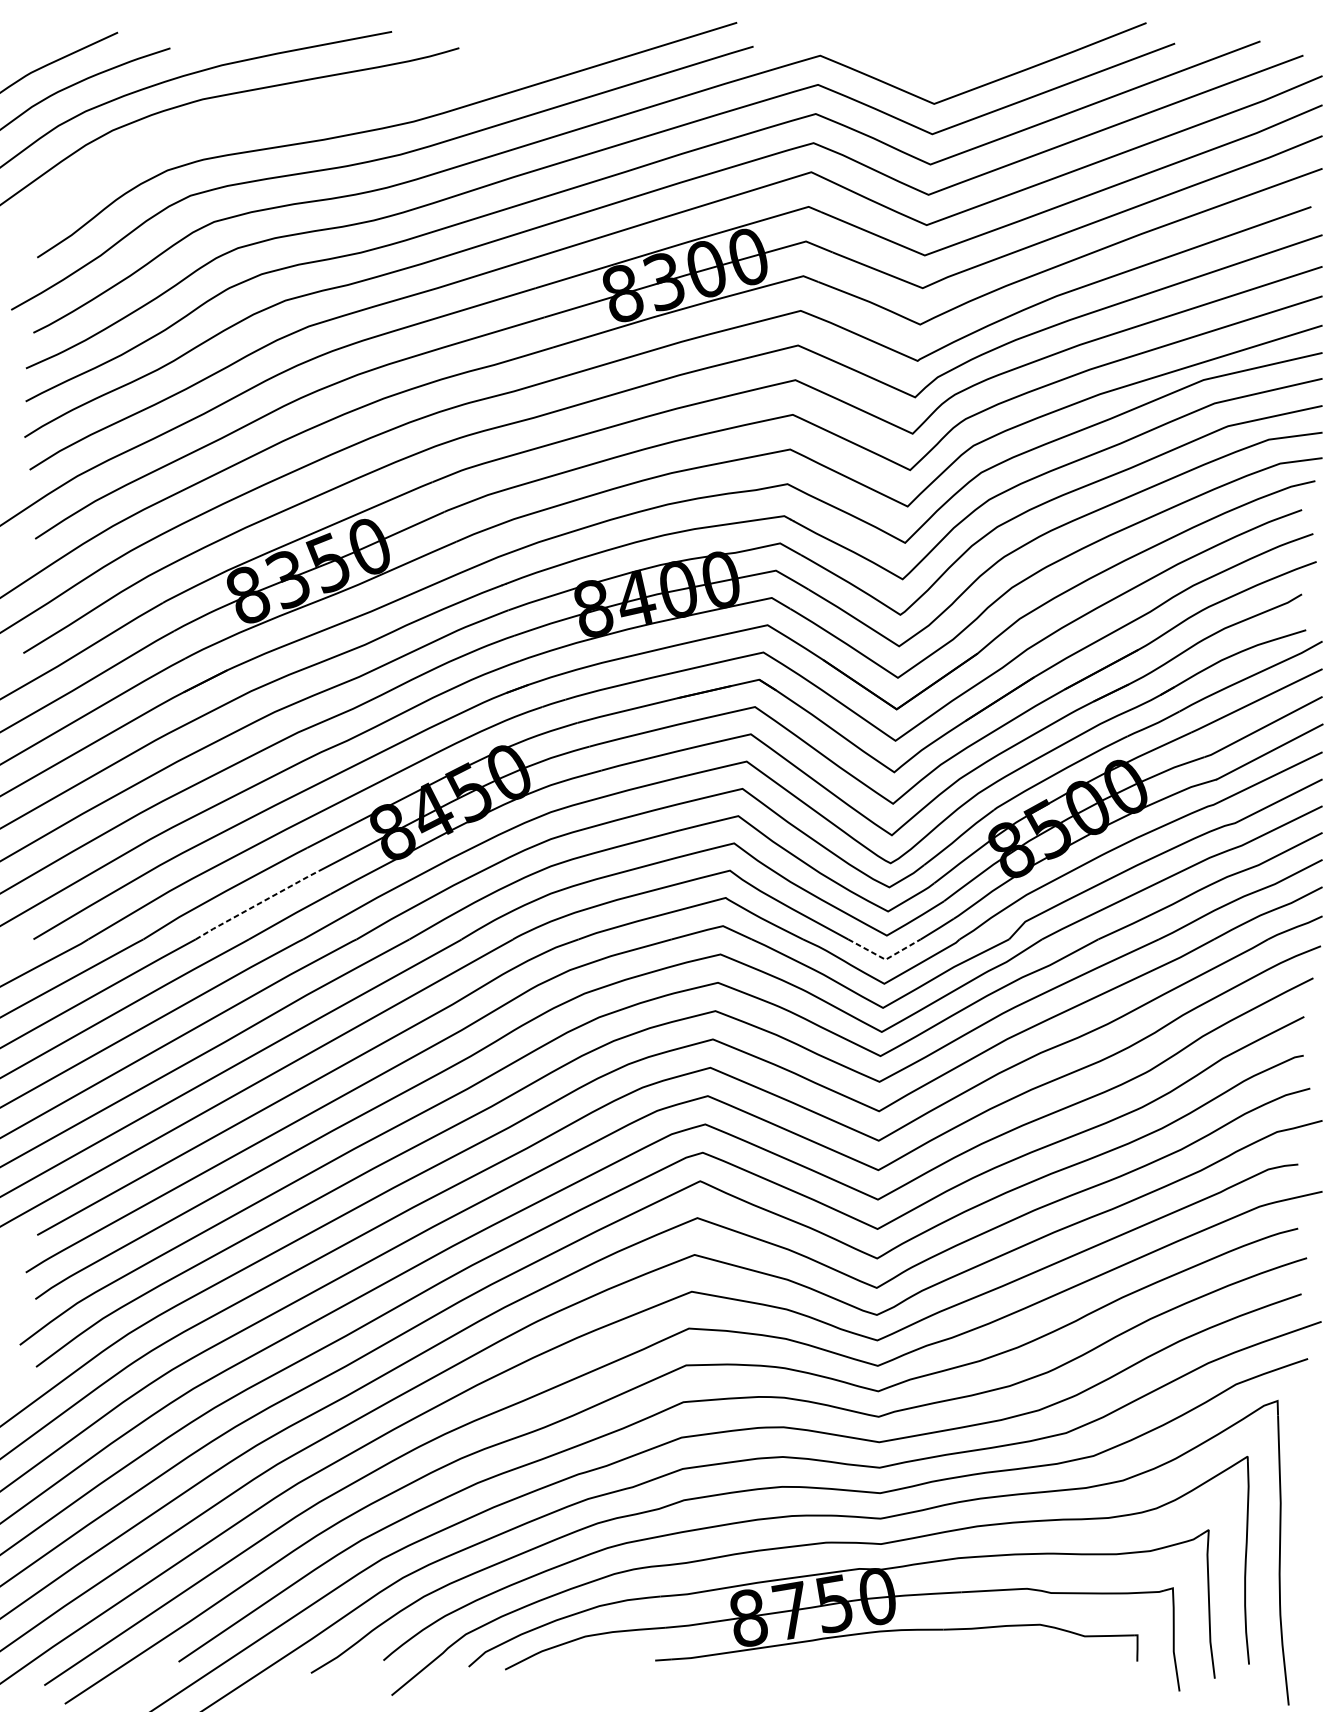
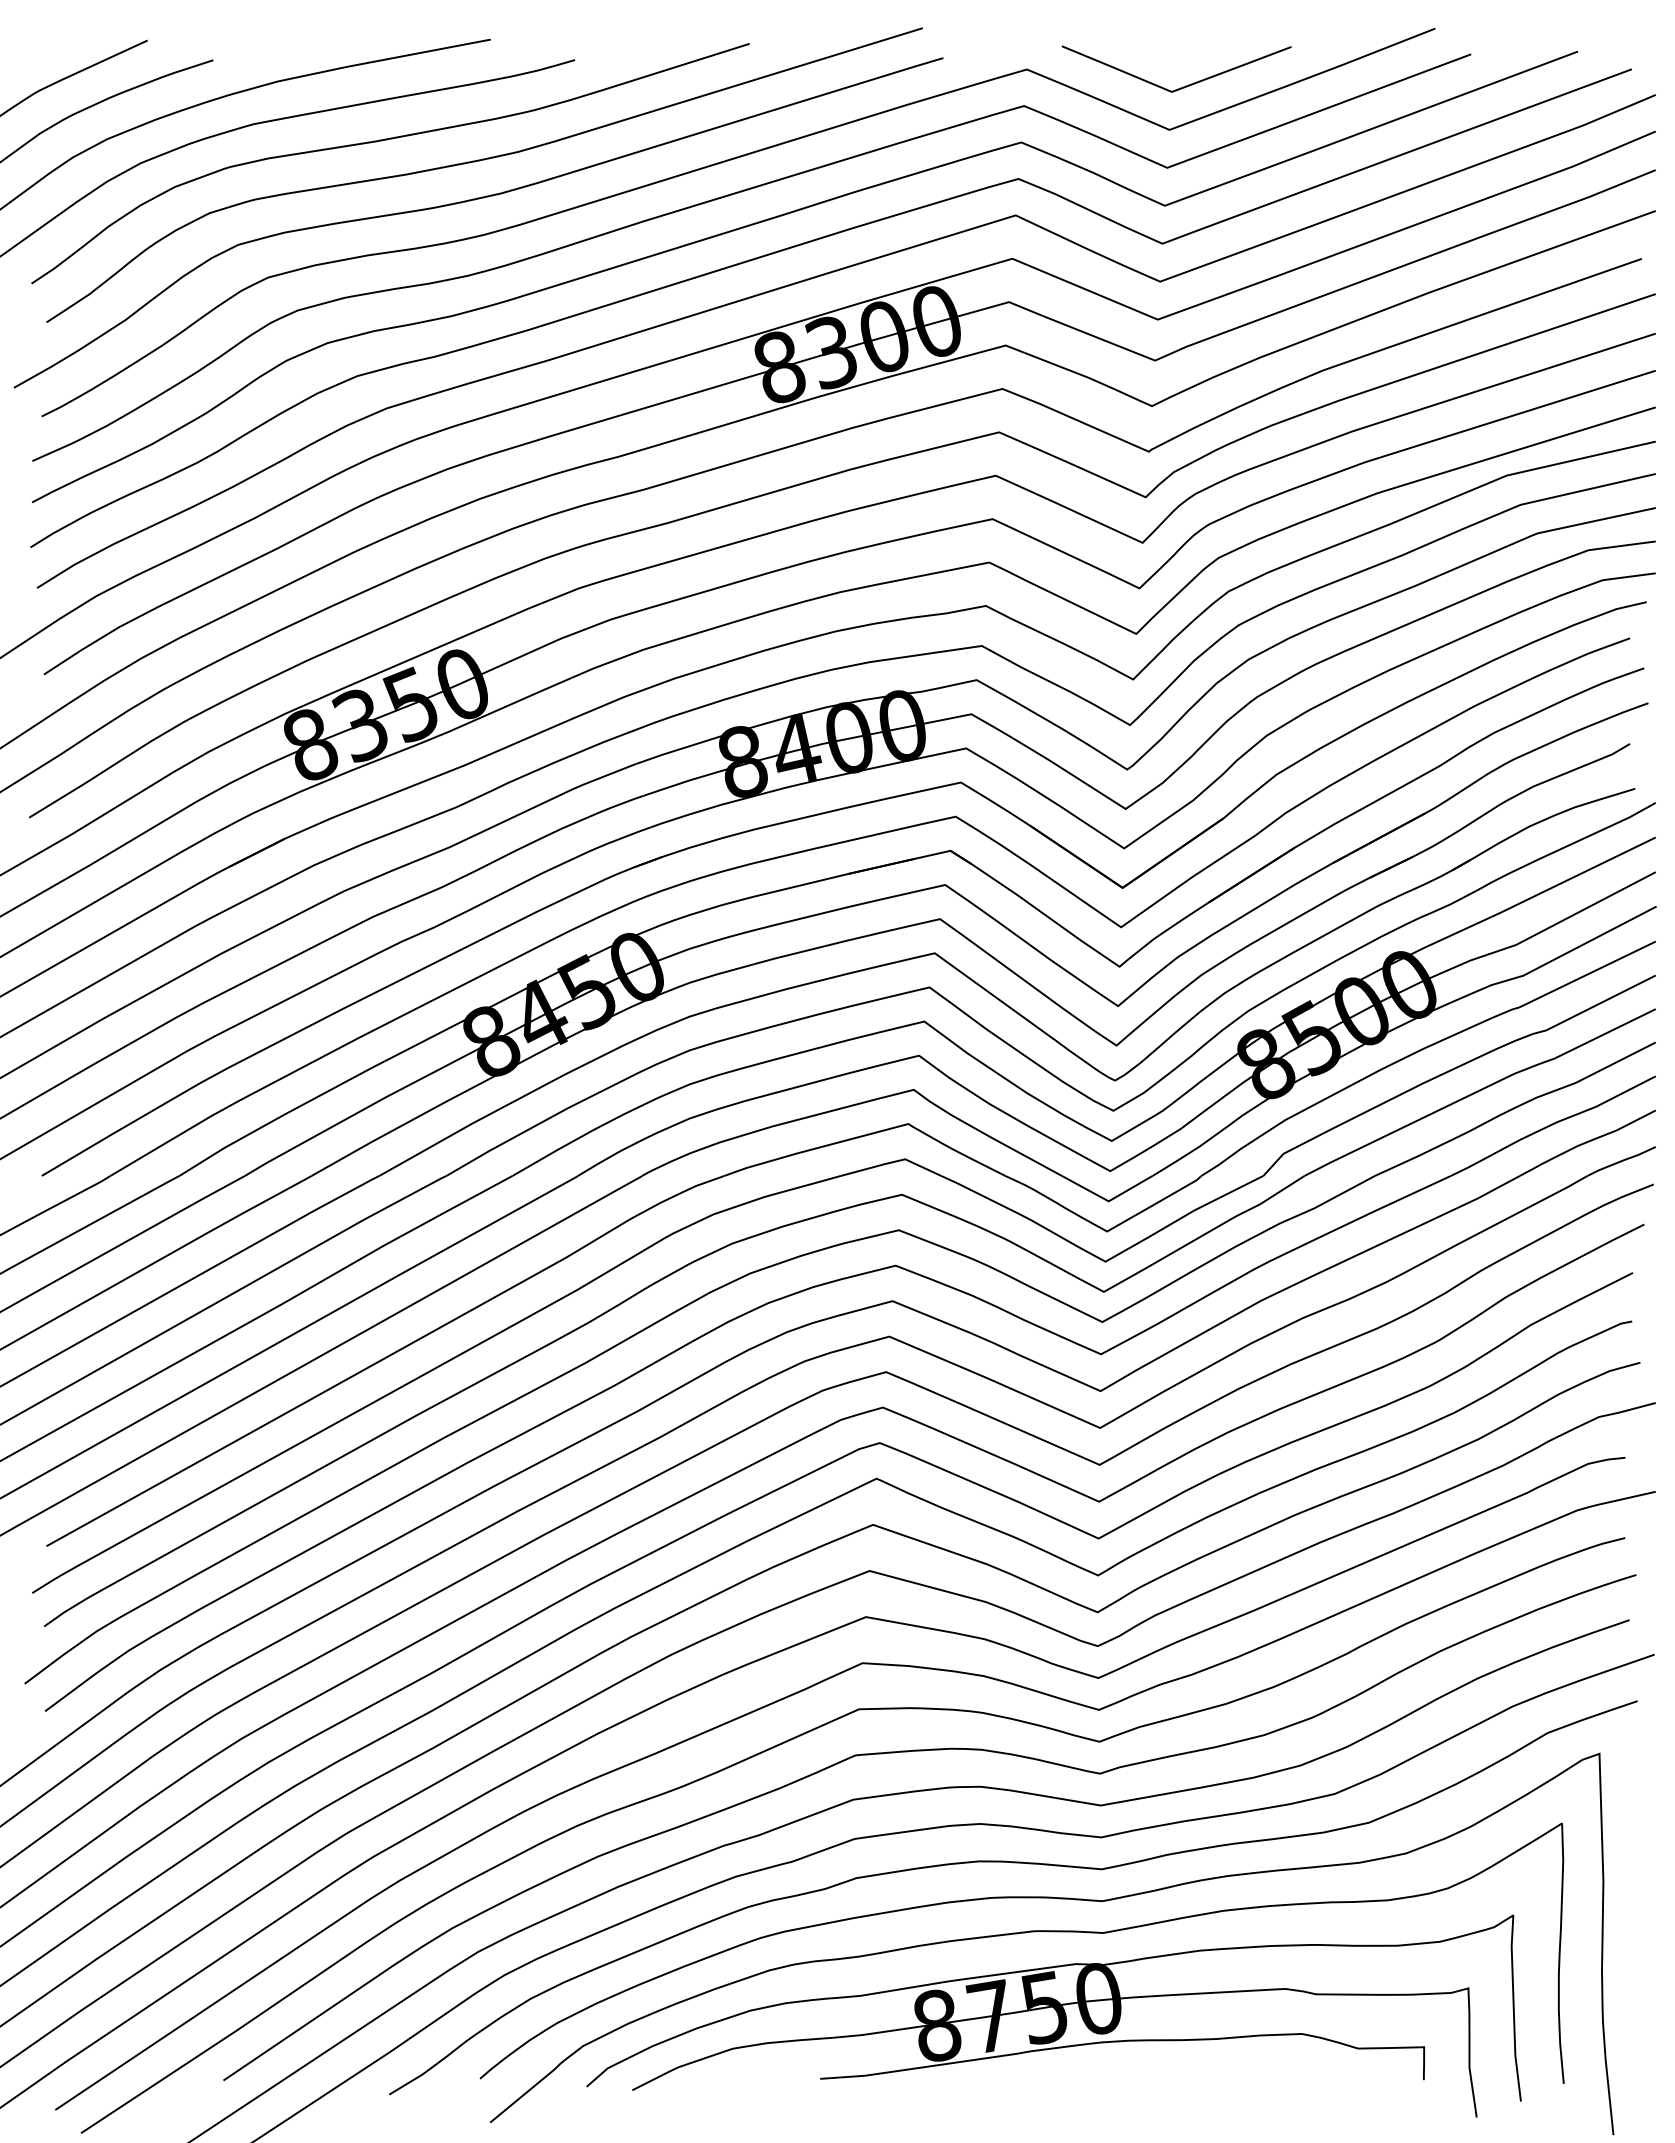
curve: (946, 68) -> (1185, 85), added
curve: (309, 112) -> (387, 140), added
line: (256, 904) -> (321, 1132), dashed -> solid
line: (884, 959) -> (1107, 1200), dashed -> solid

